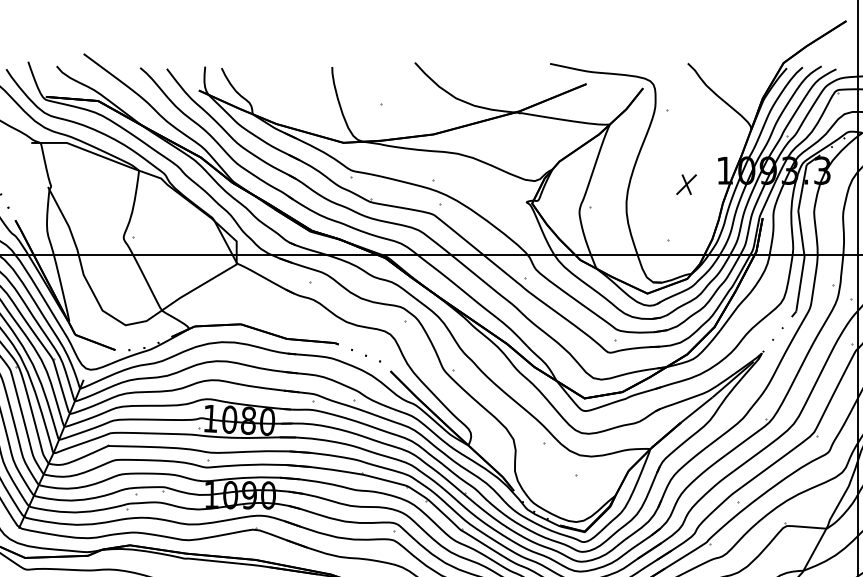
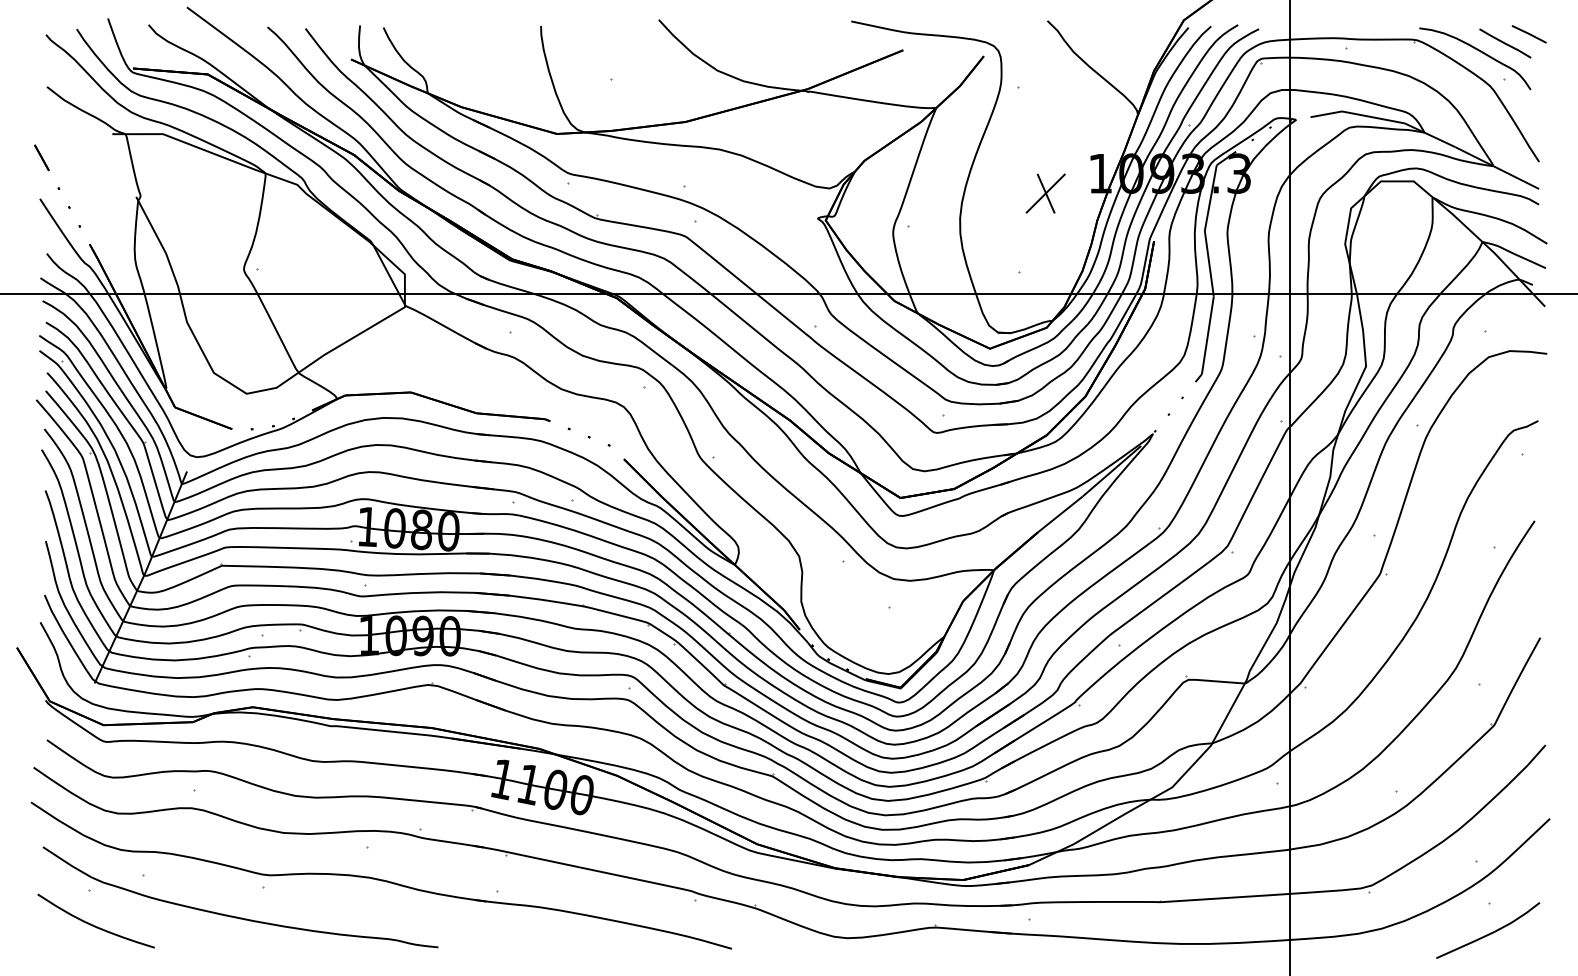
part: (686, 184) -> (1045, 193), size x1.43

